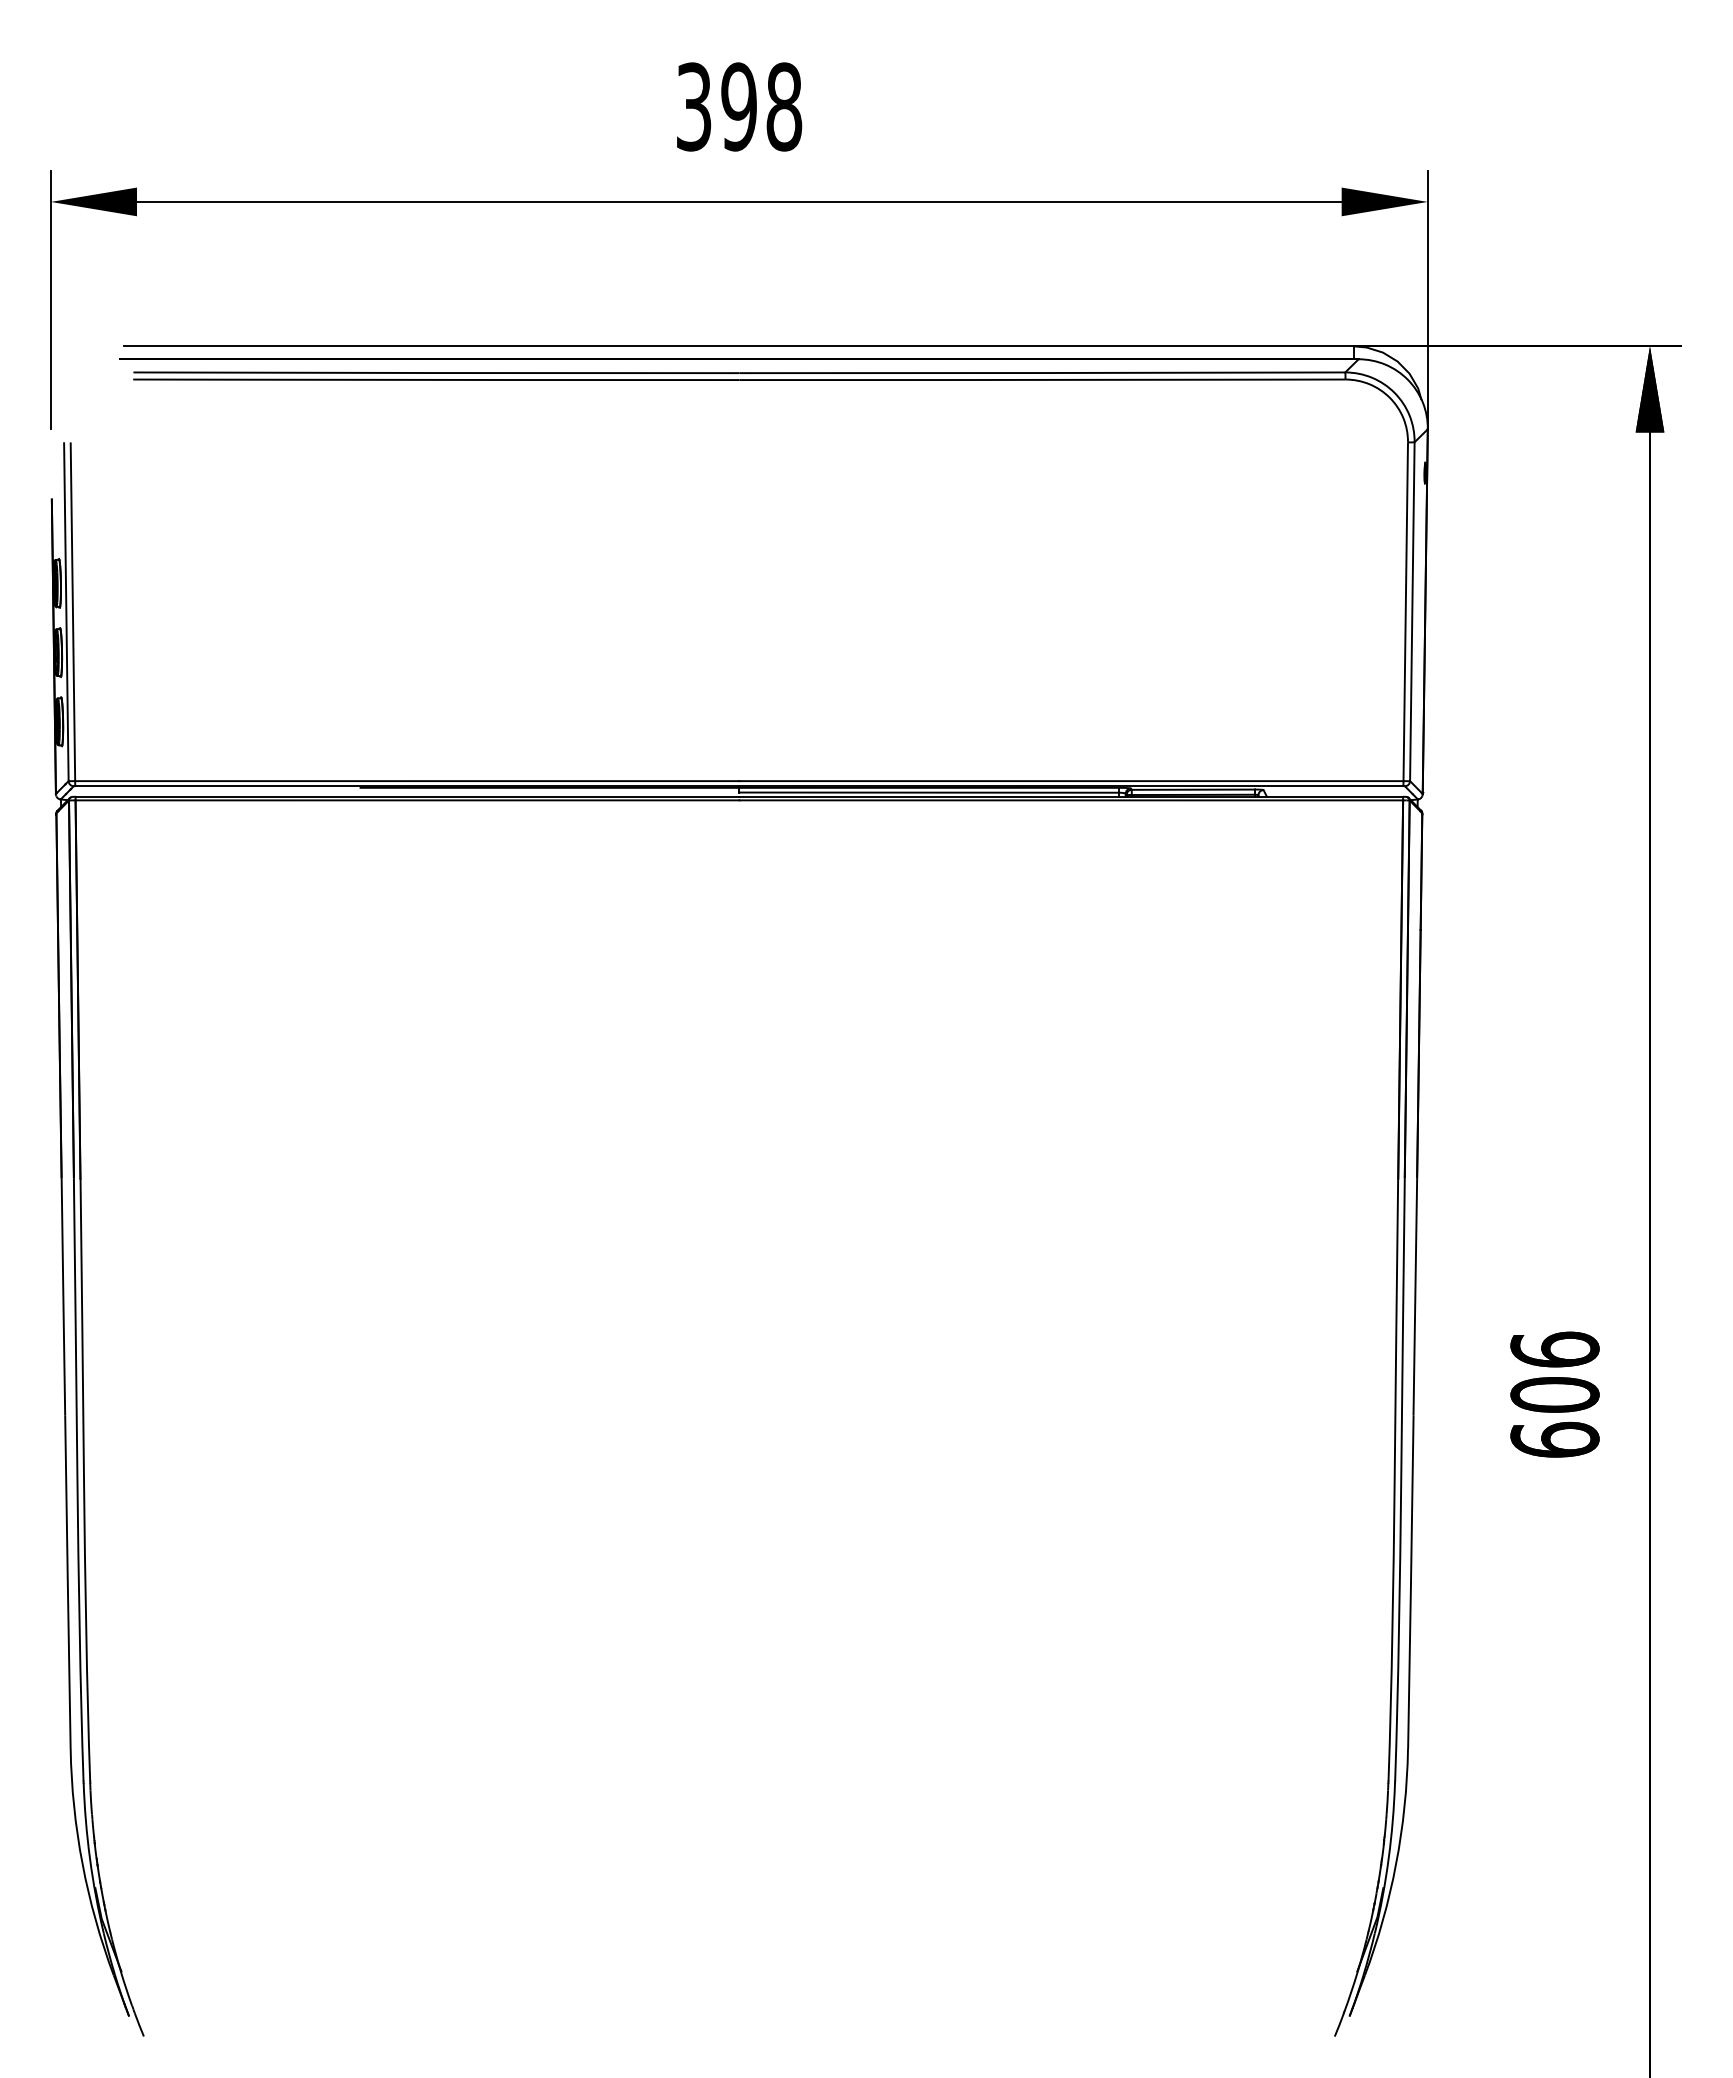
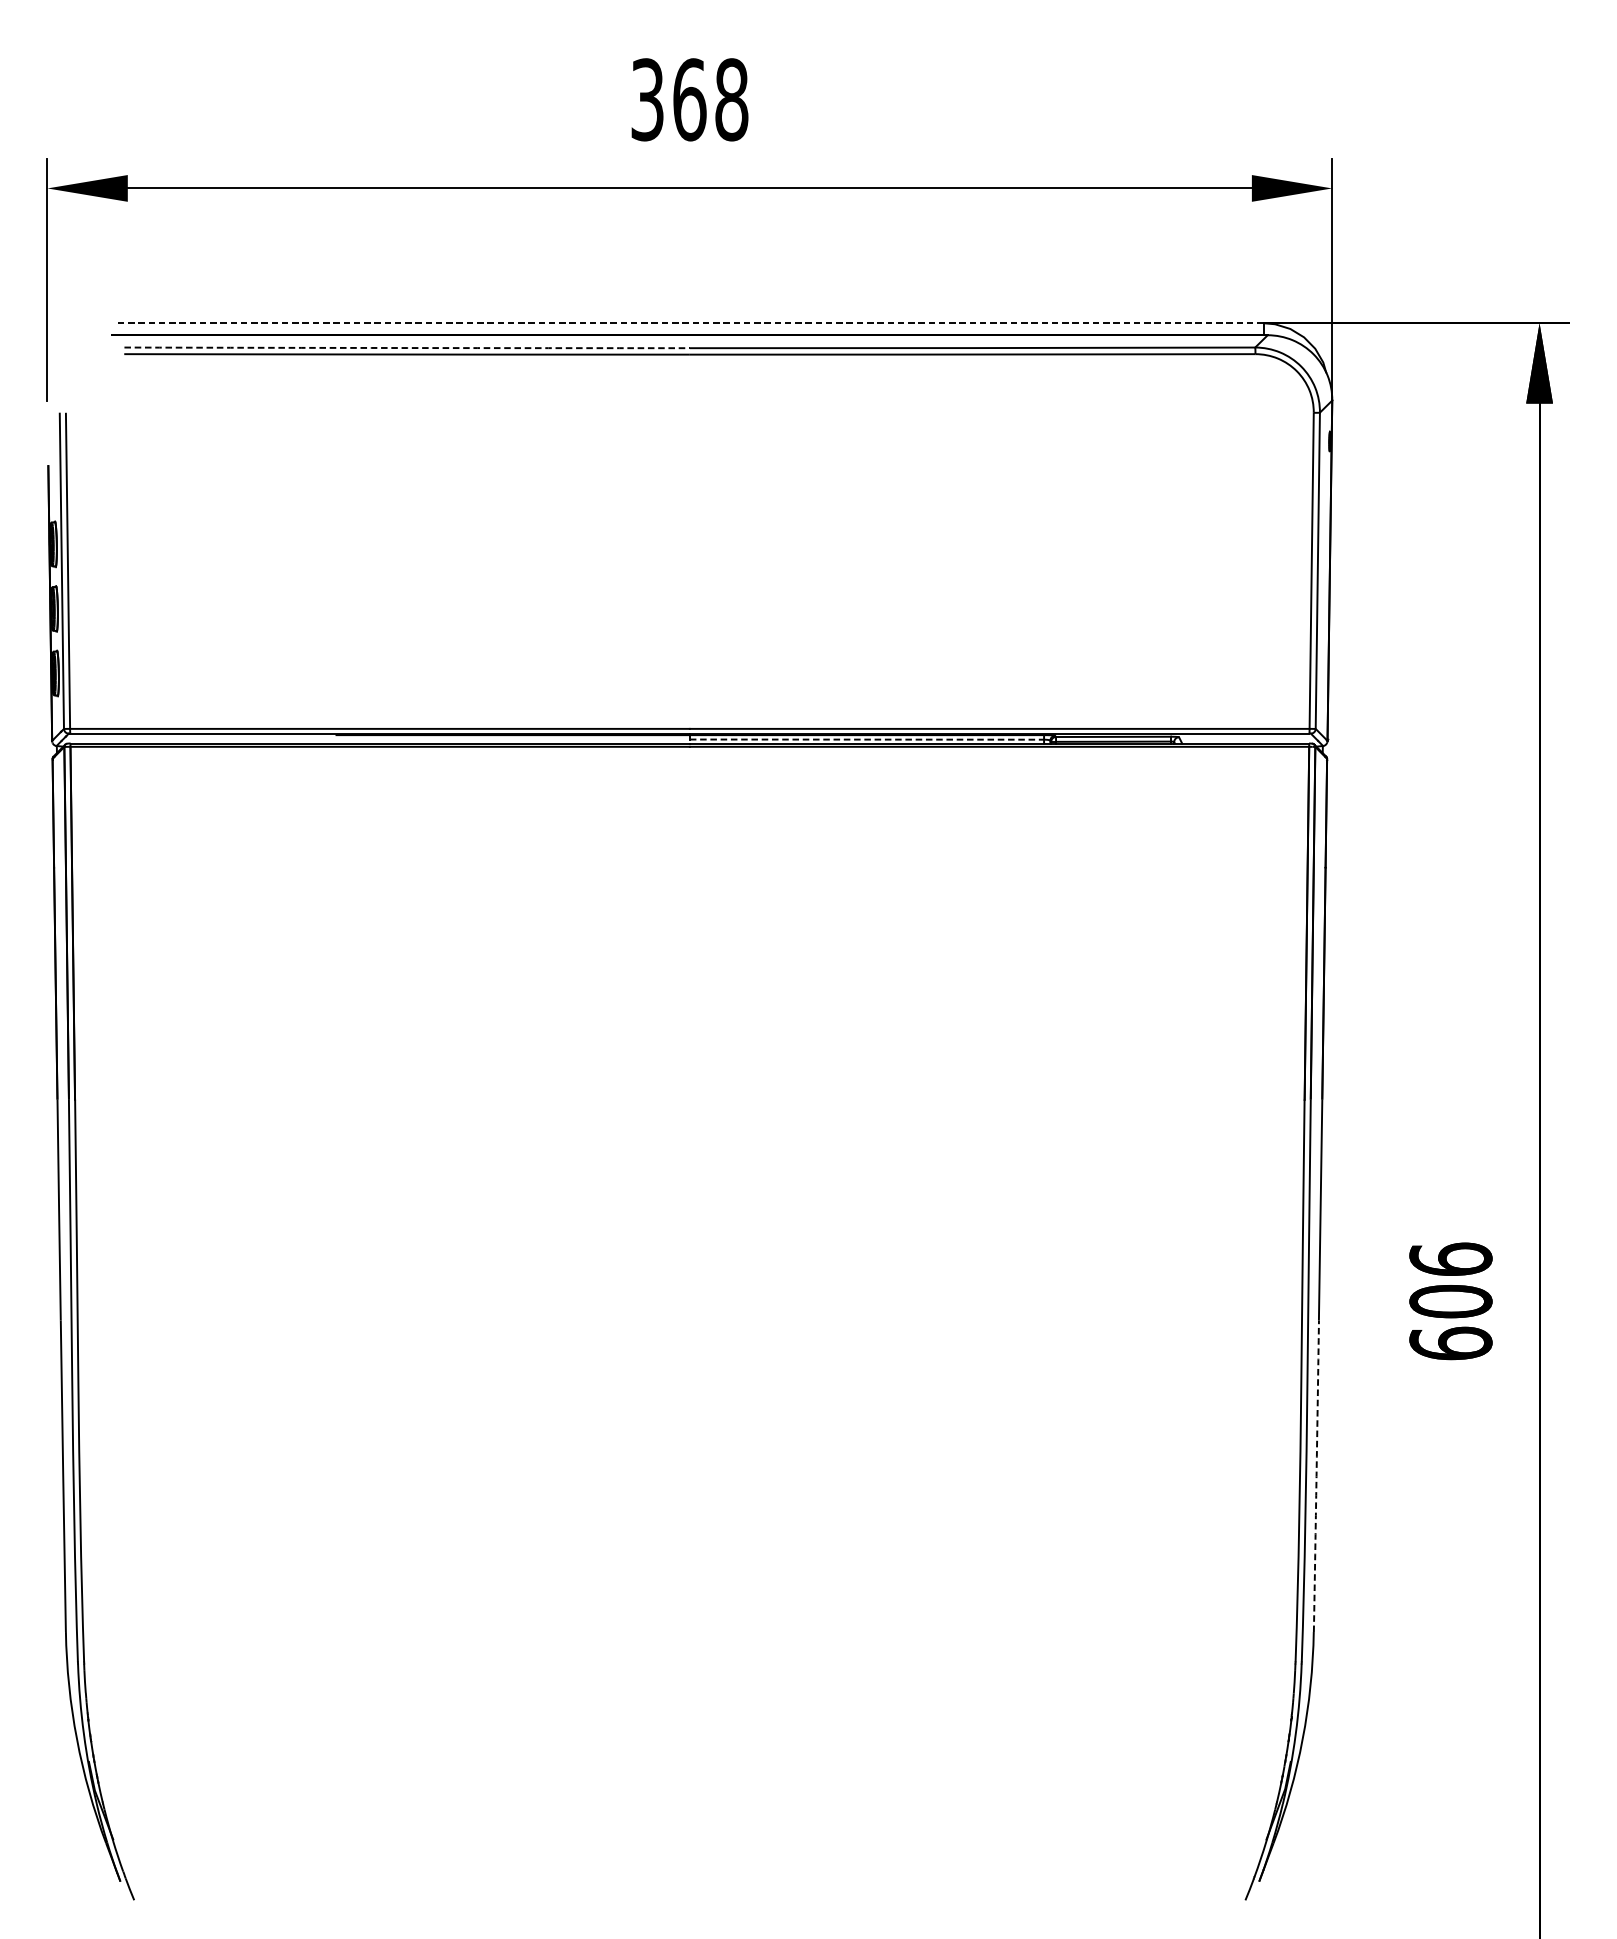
text: (739, 106) -> (689, 99), 398 -> 368
line: (739, 346) -> (689, 323), solid -> dashed
arc: (436, 372) -> (407, 347), solid -> dashed
line: (929, 792) -> (867, 739), solid -> dashed
arc: (1410, 1582) -> (1316, 1476), solid -> dashed

